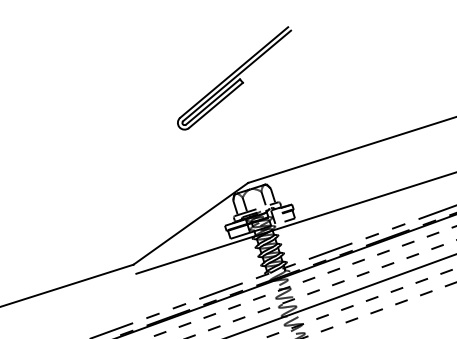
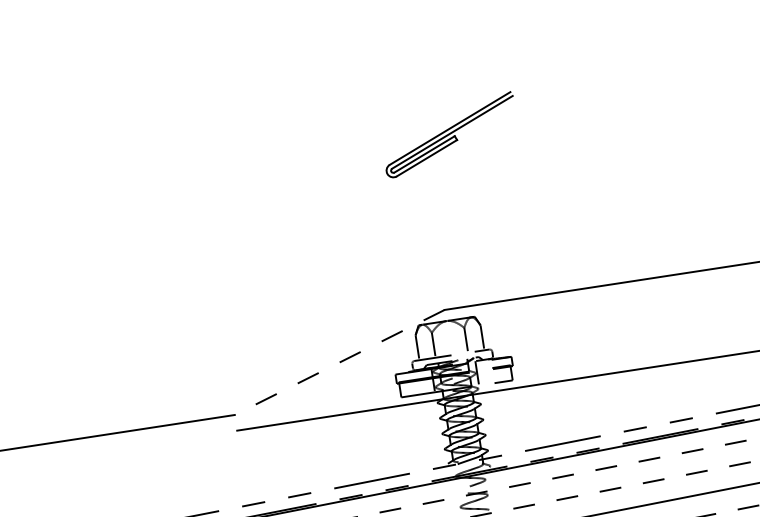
part: (234, 78) -> (449, 134), size x0.6
line: (190, 224) -> (339, 363), solid -> dashed

